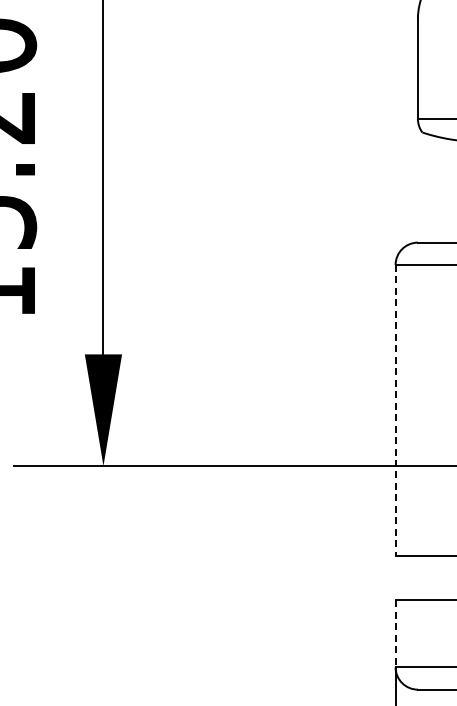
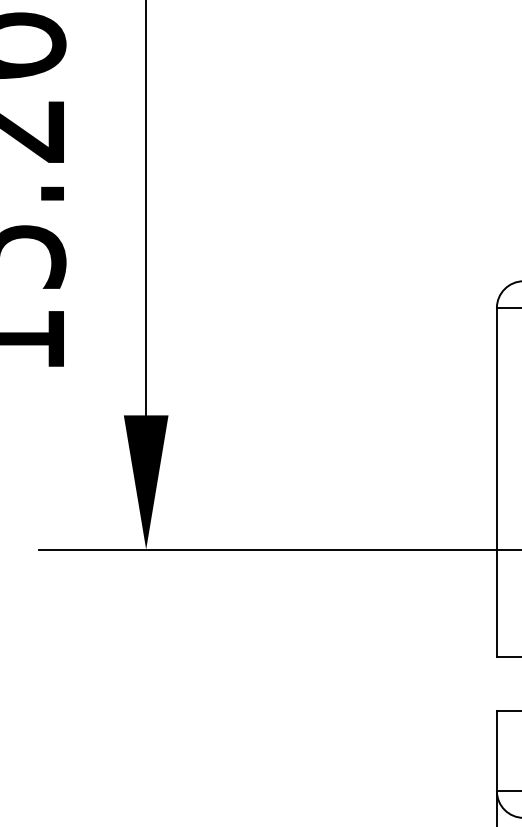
line: (395, 410) -> (496, 482), dashed -> solid
line: (395, 633) -> (496, 750), dashed -> solid

